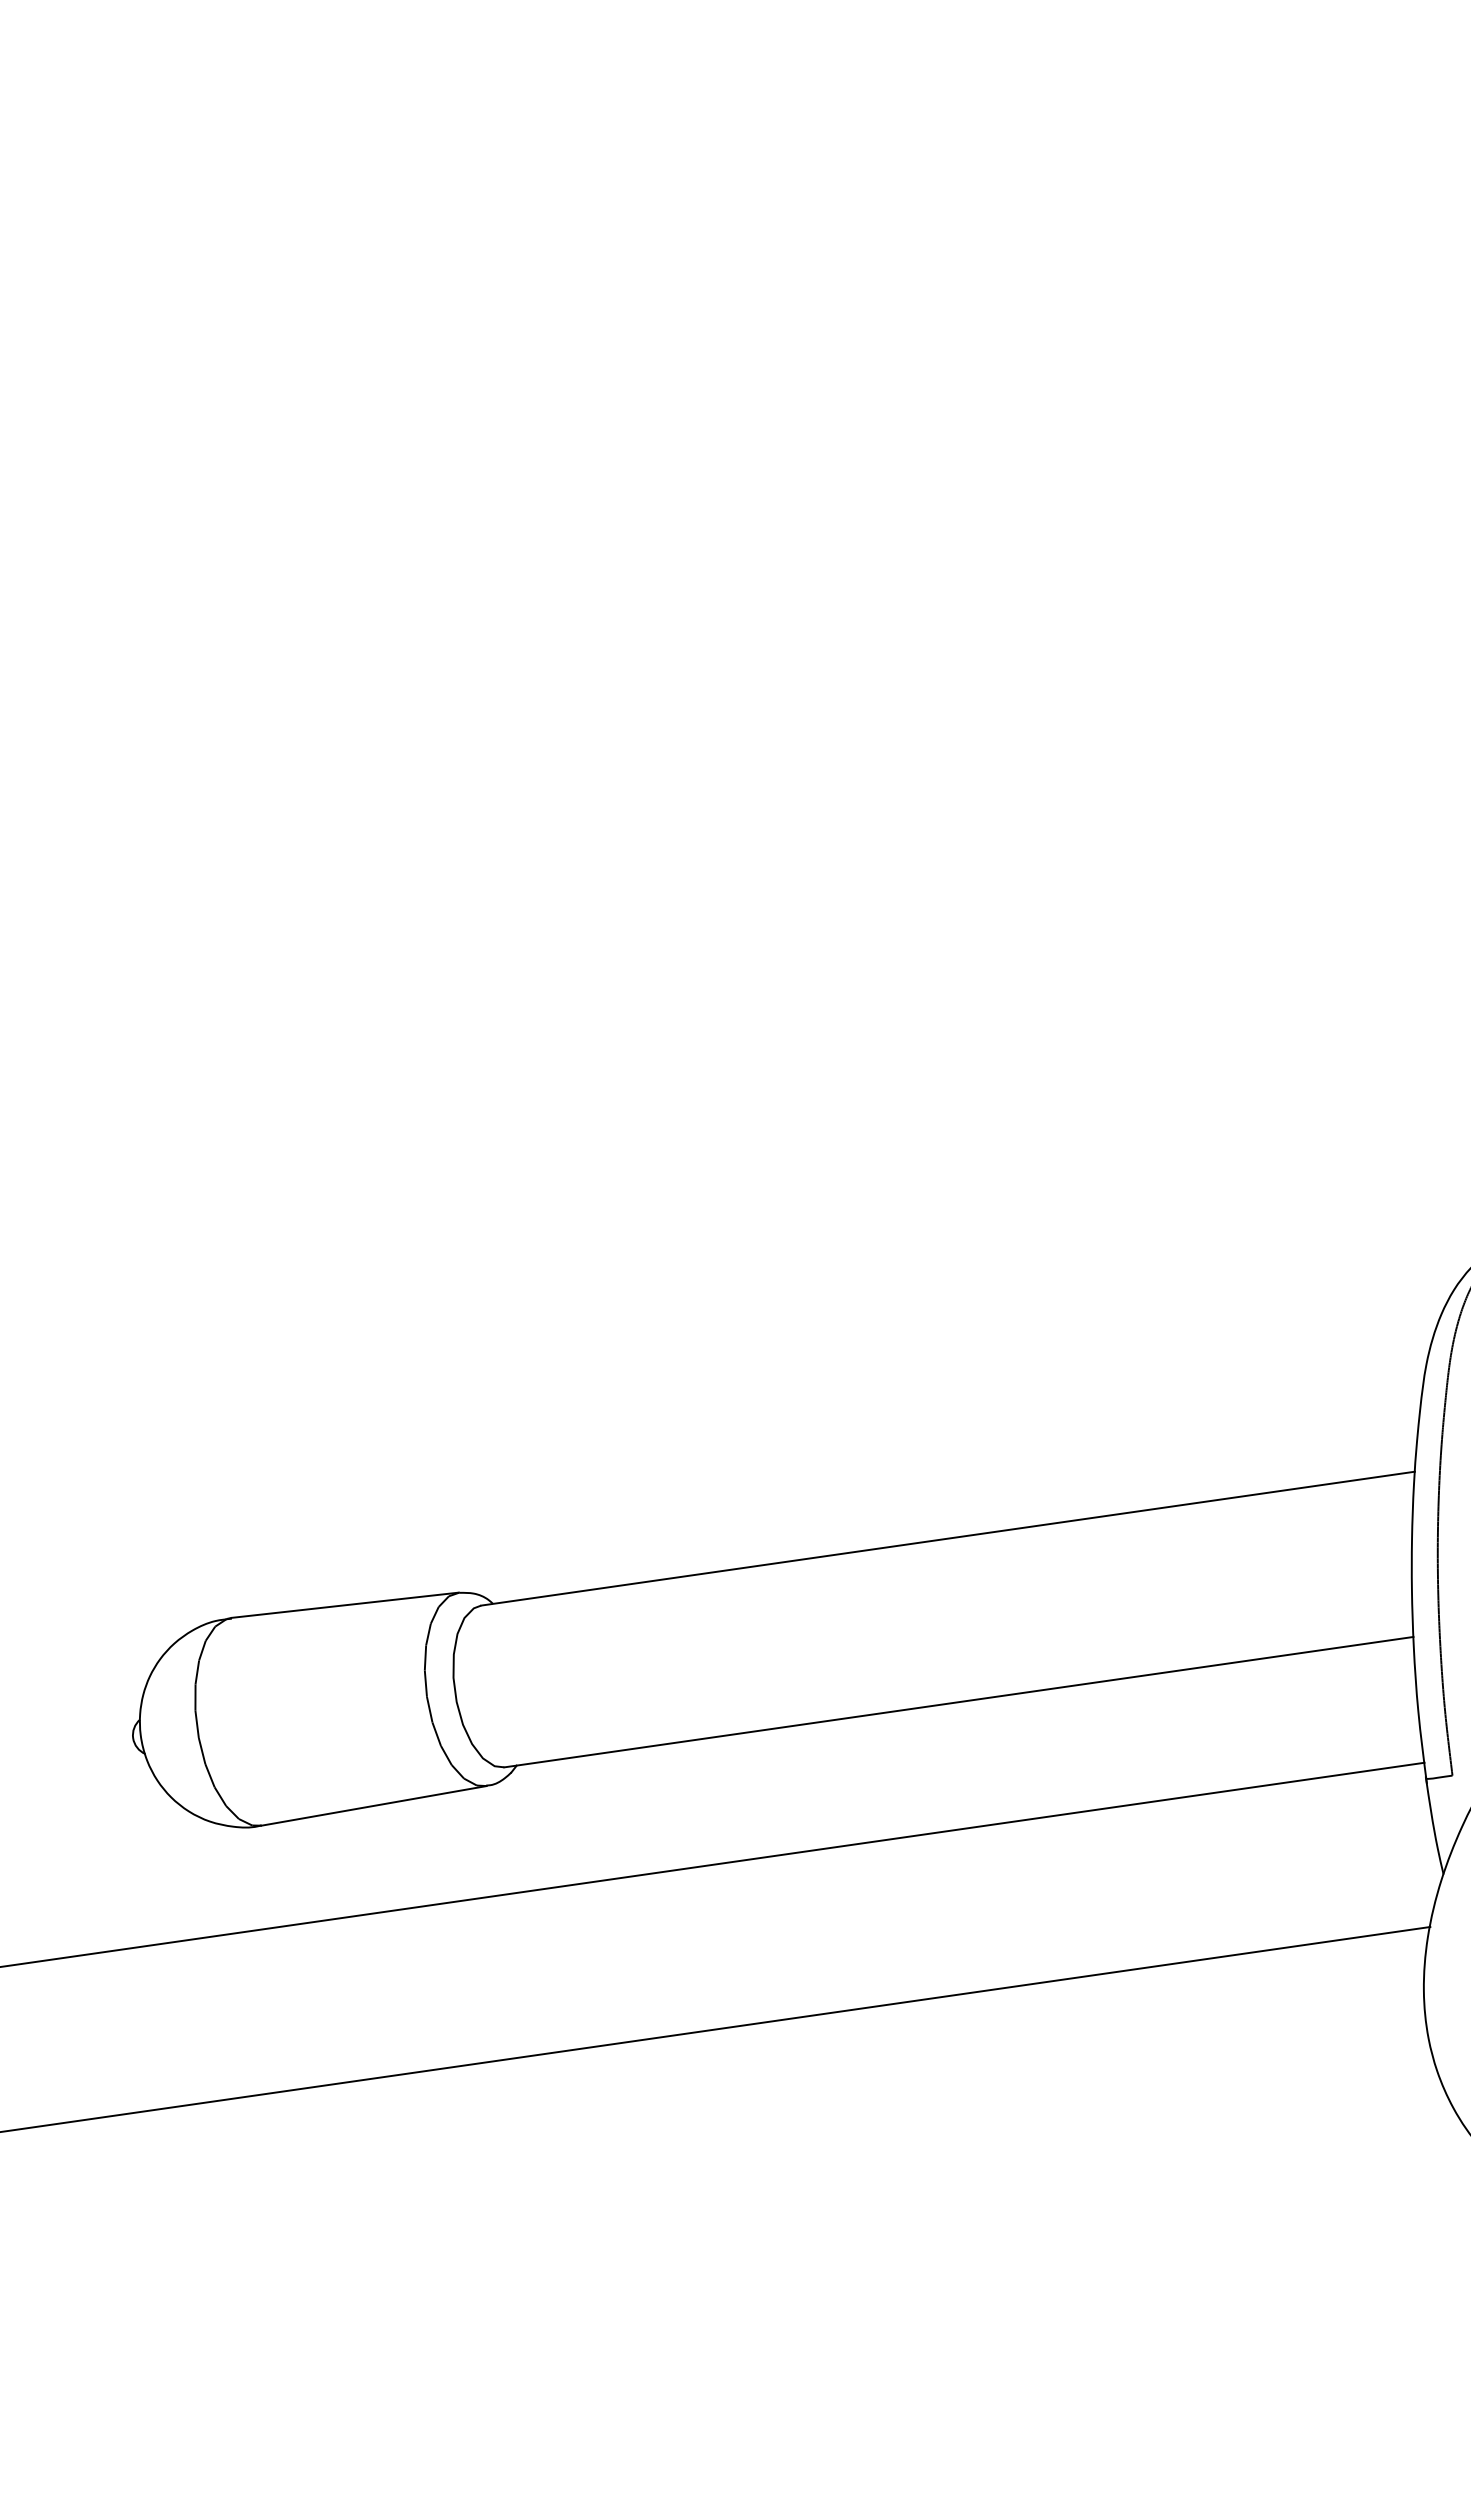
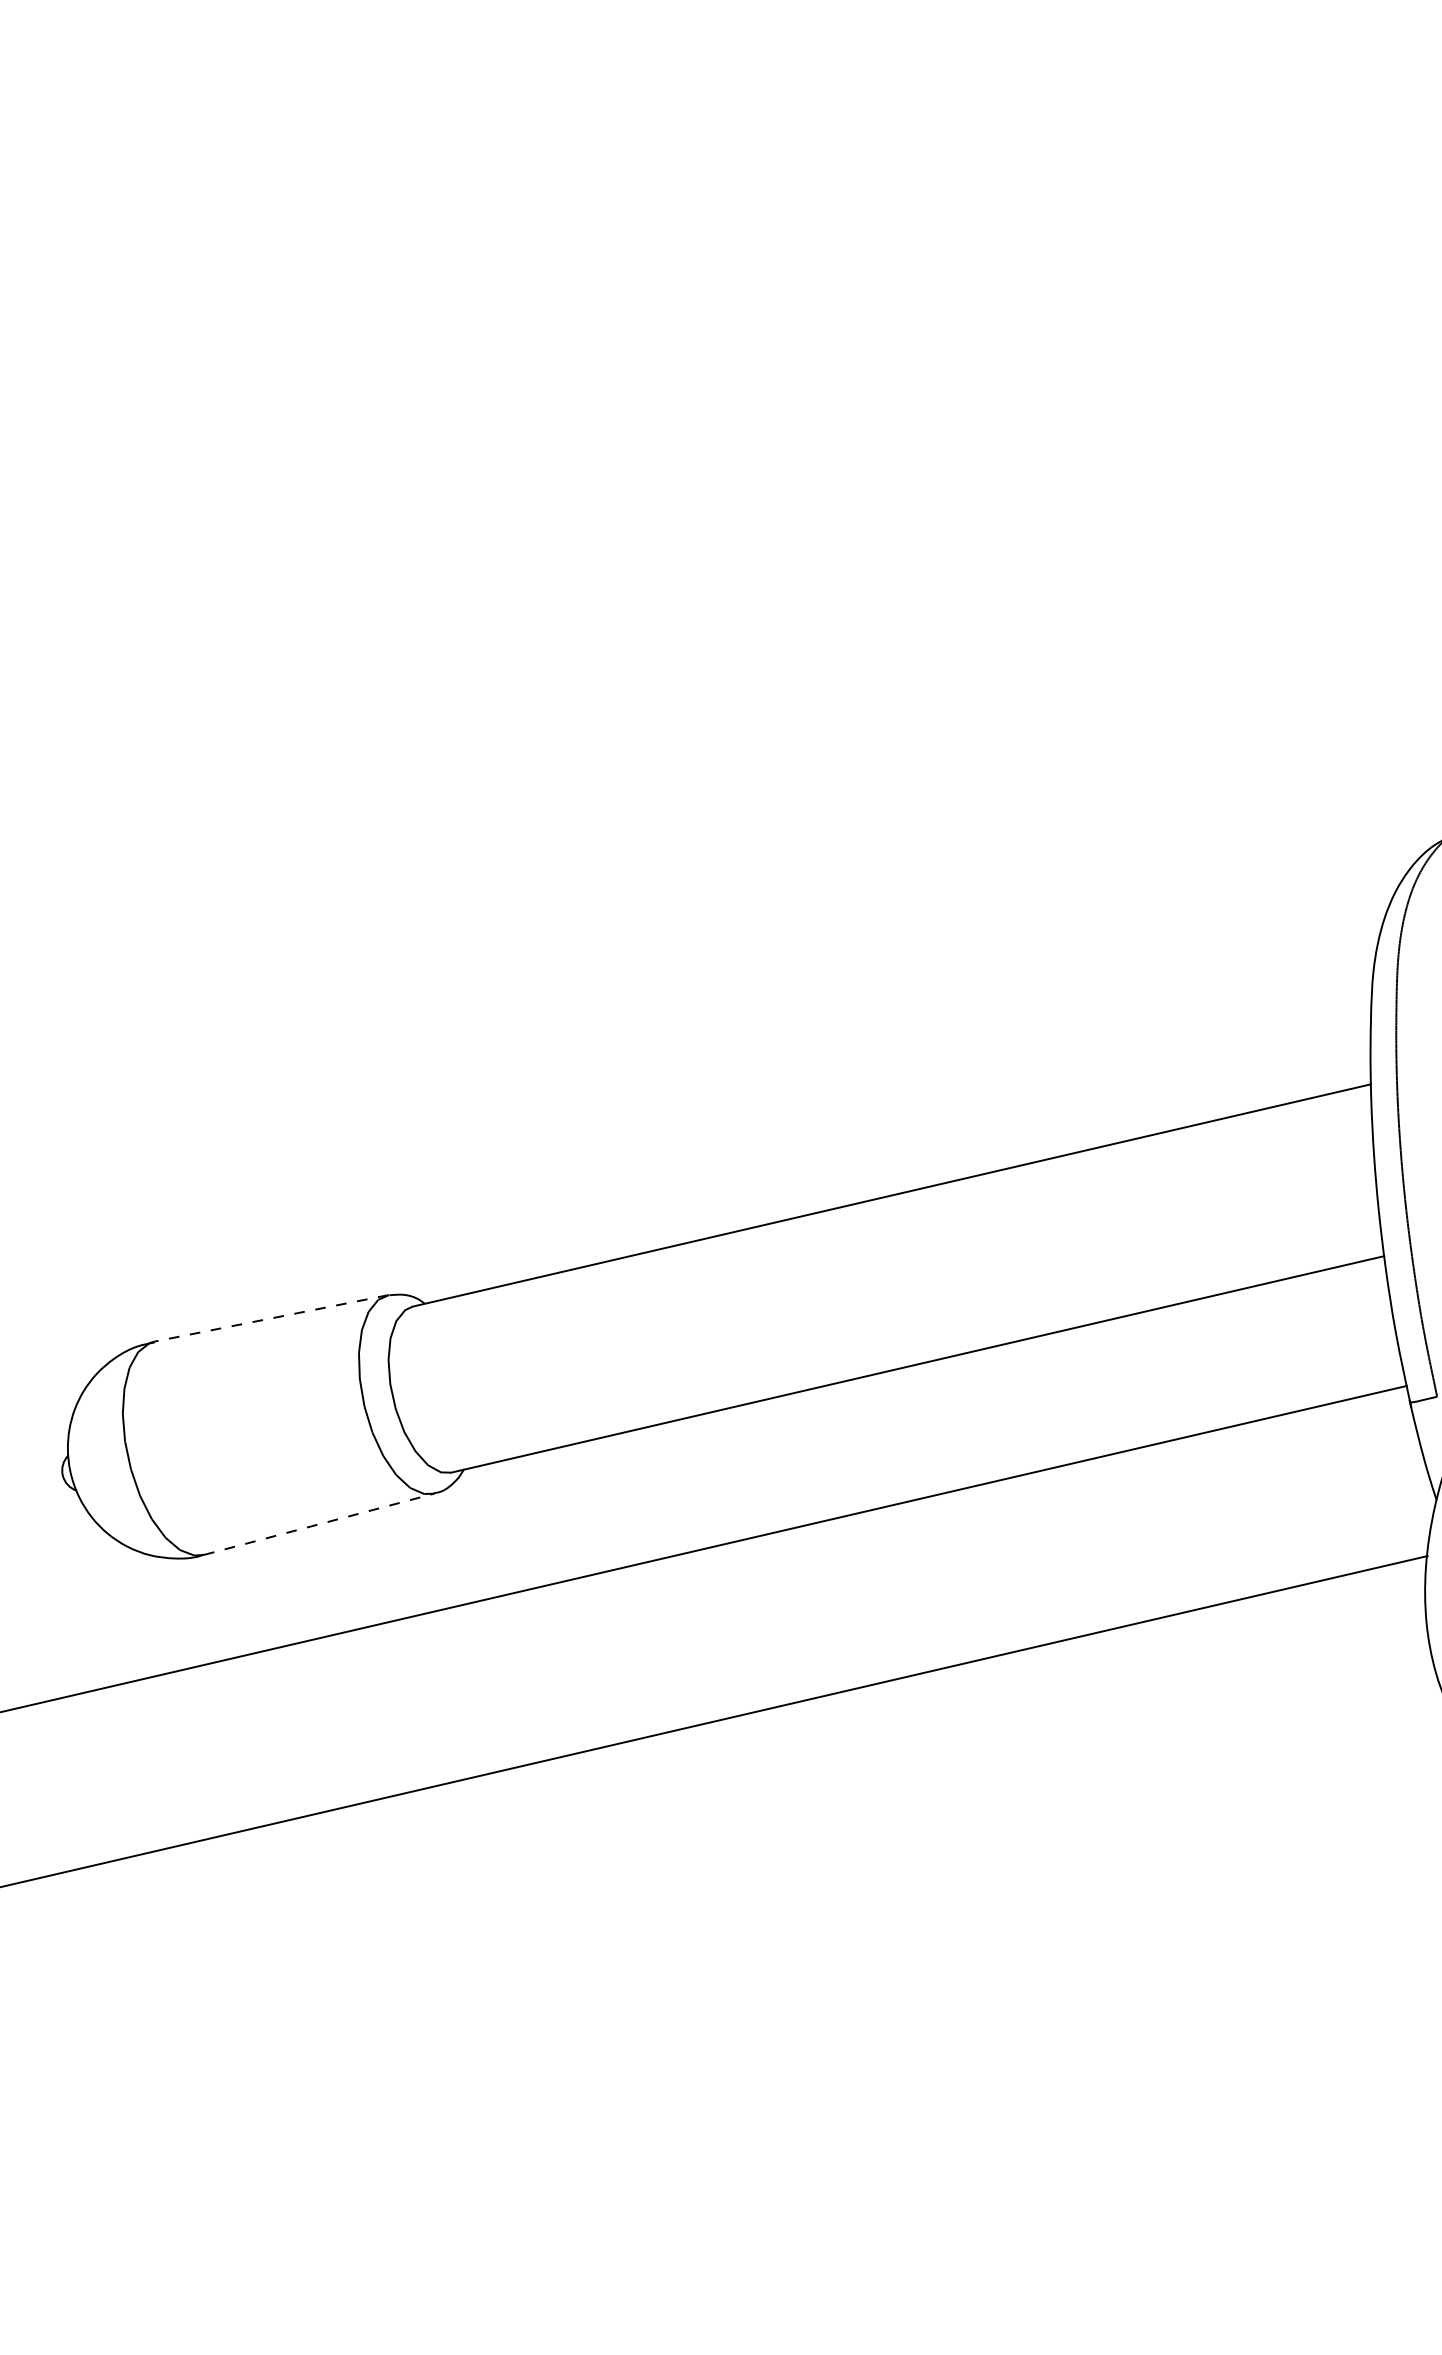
line: (344, 1605) -> (270, 1318), solid -> dashed
line: (374, 1805) -> (319, 1523), solid -> dashed

